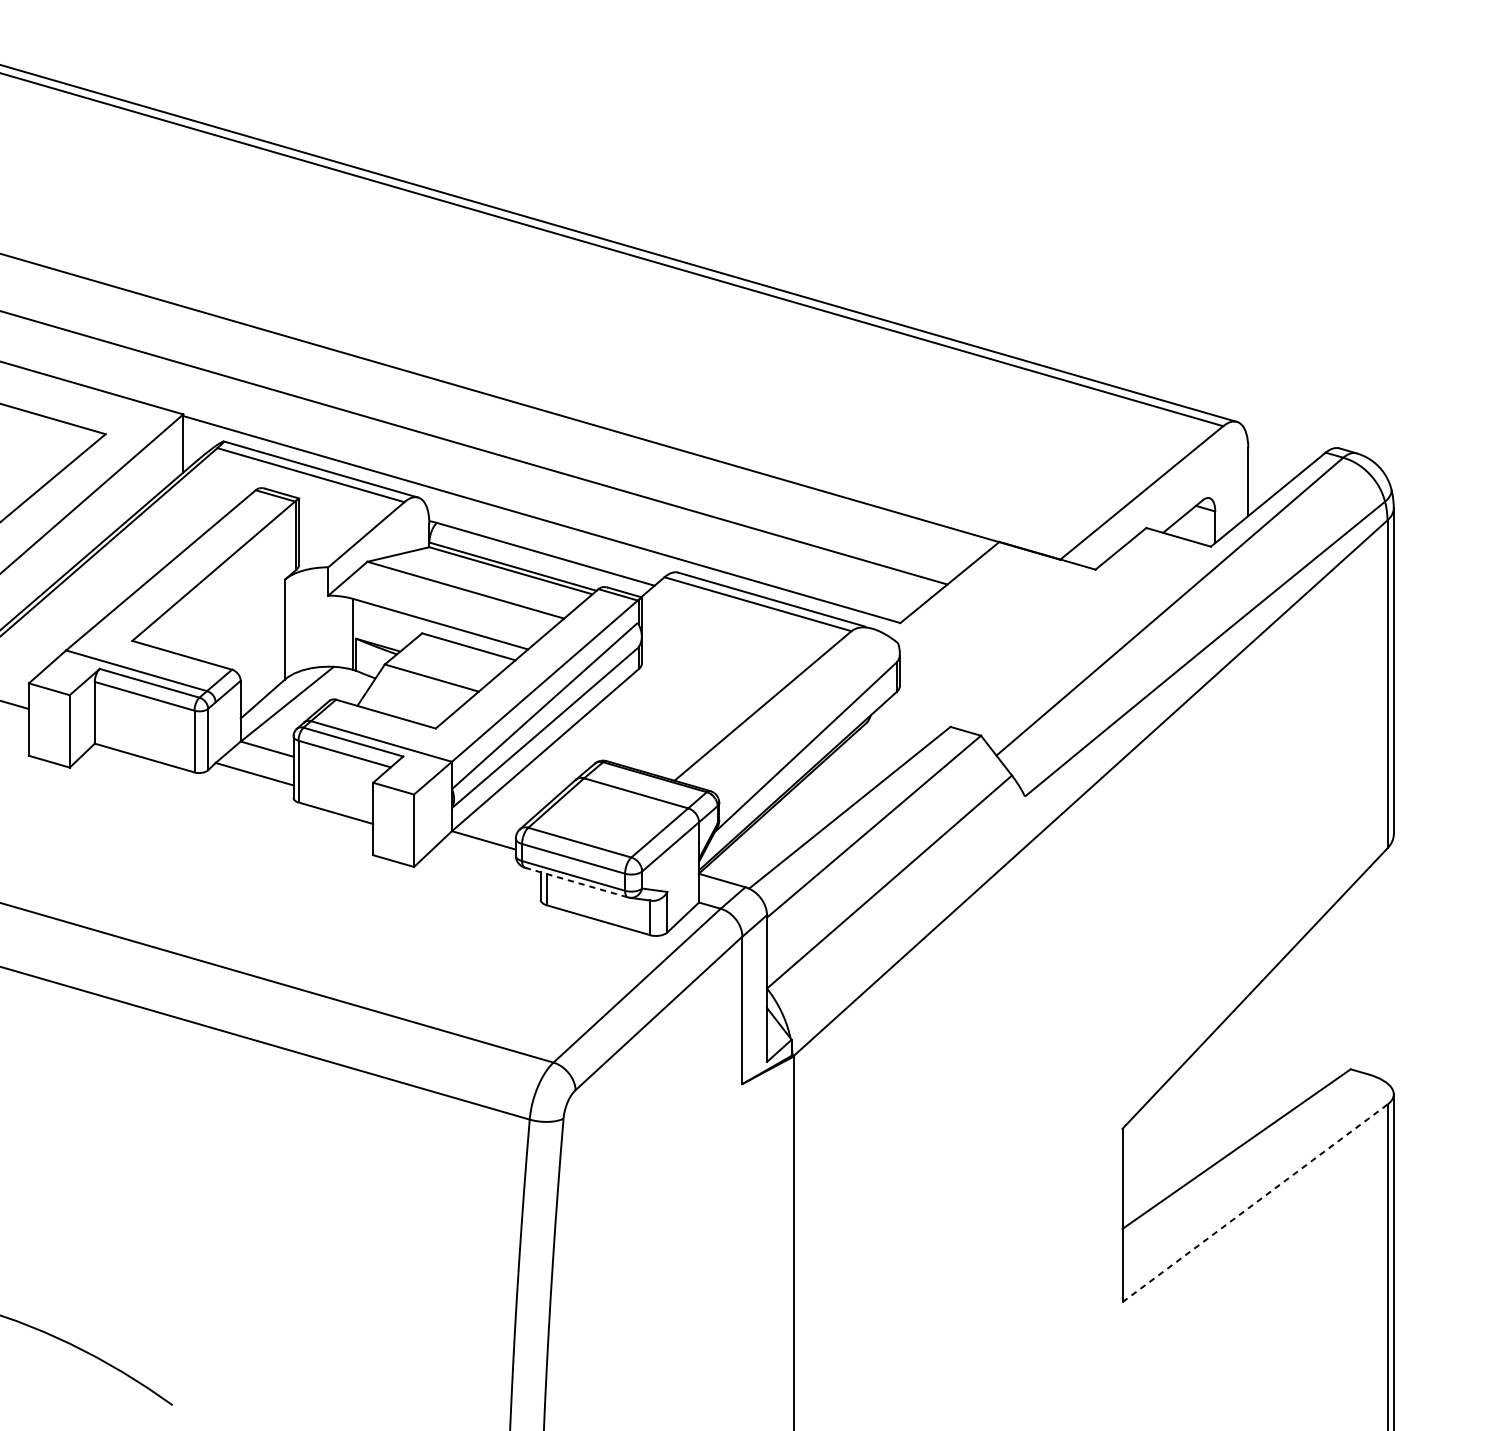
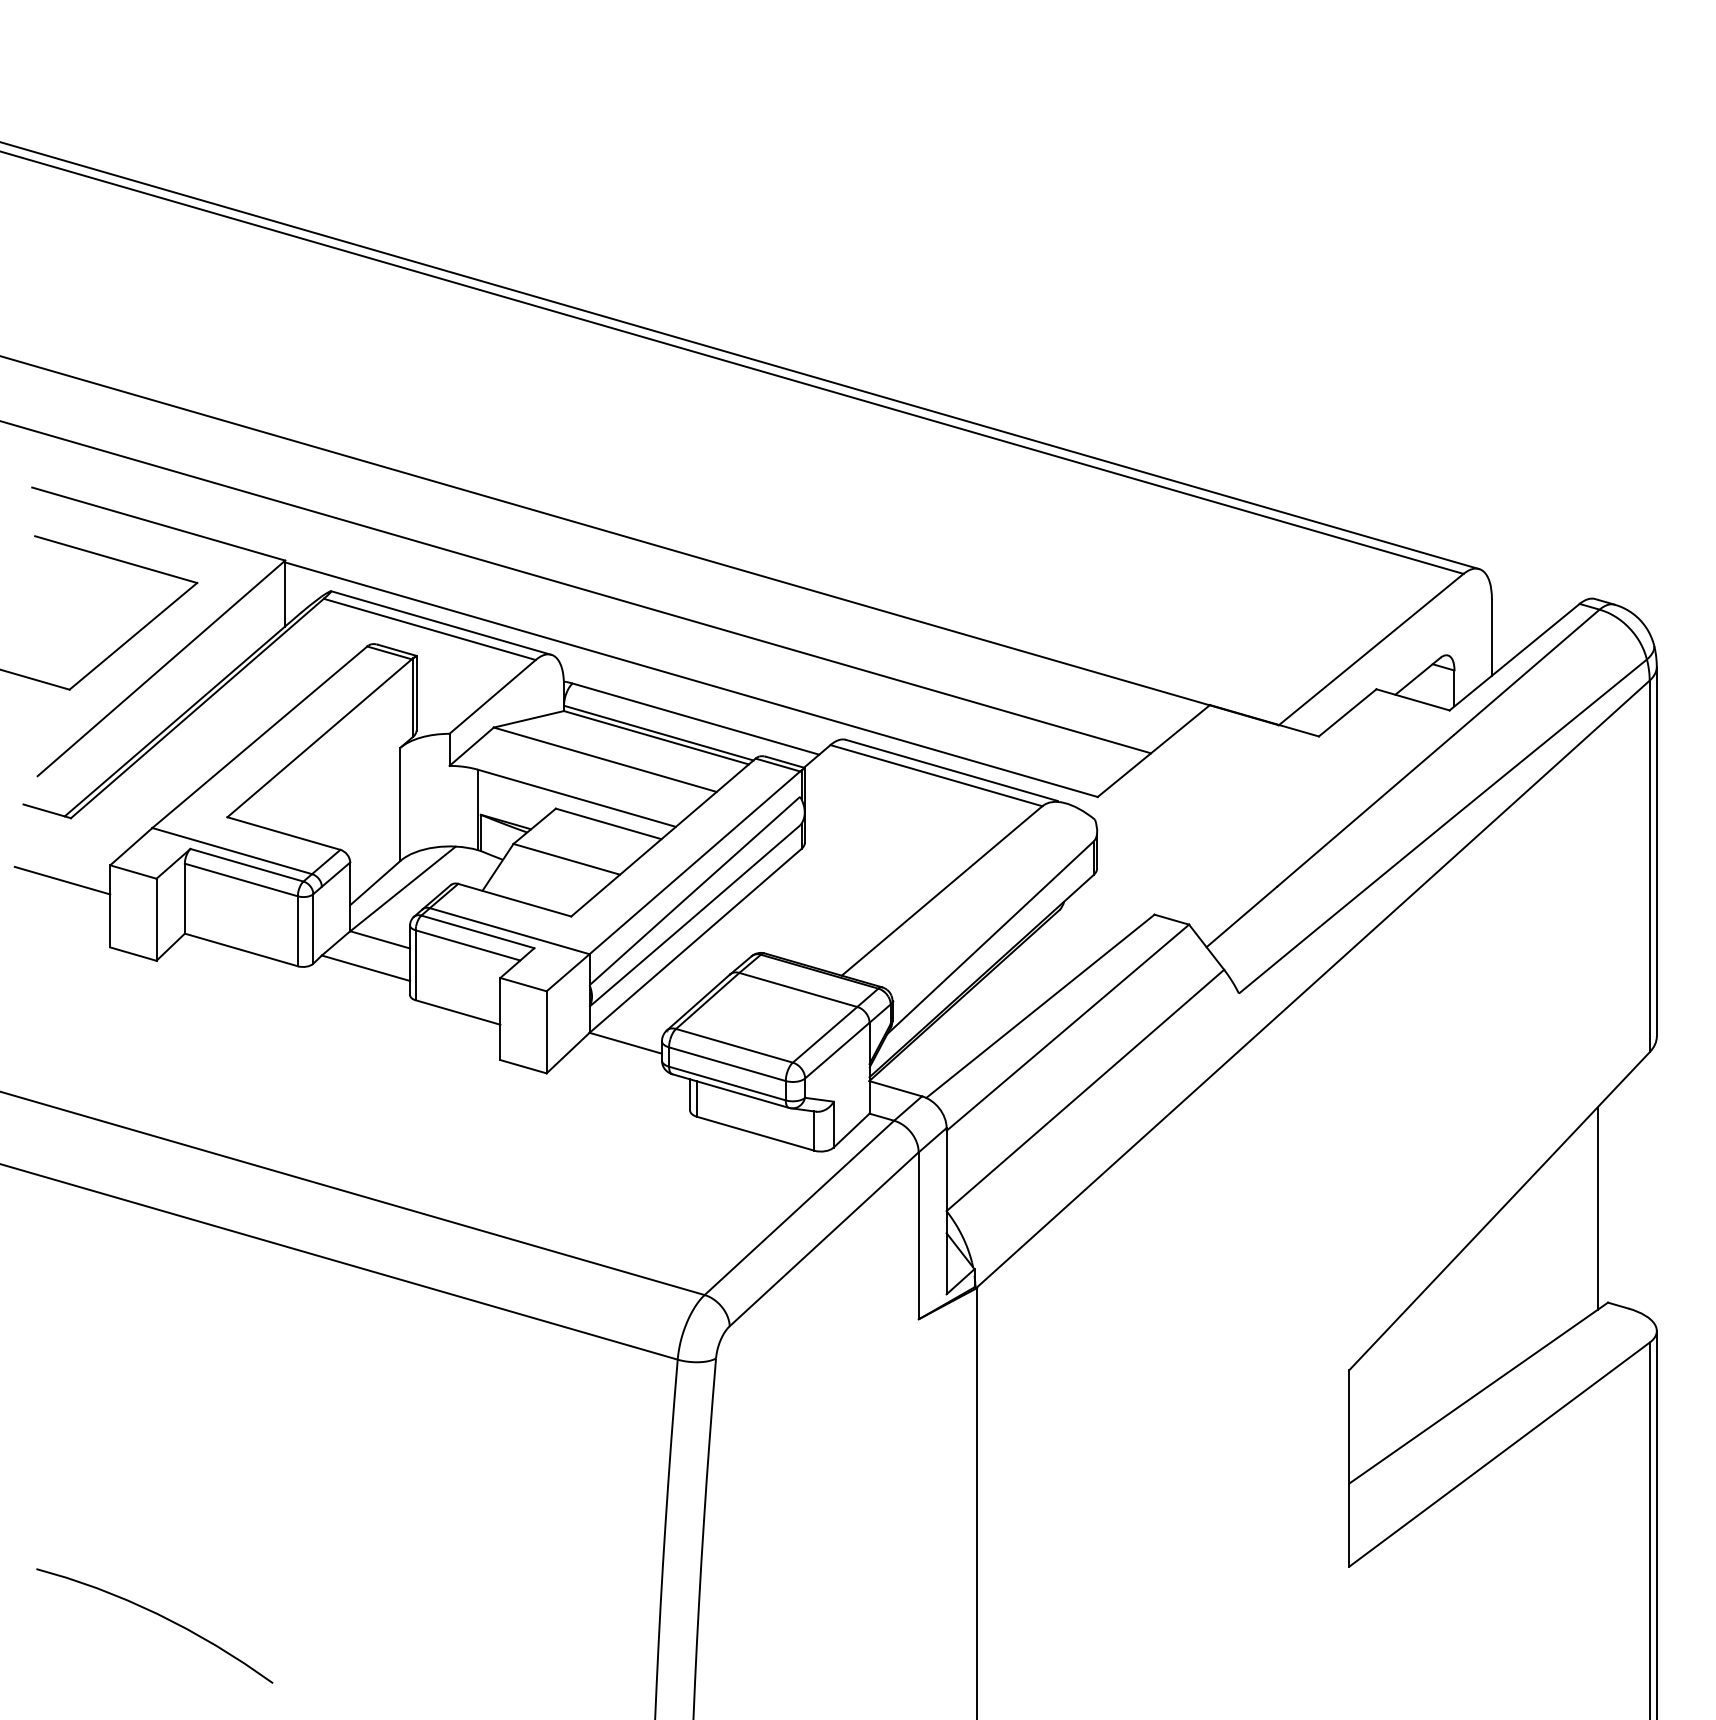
line: (576, 882) -> (730, 1091), dashed -> solid
line: (1341, 986) -> (1597, 1208), added
line: (1254, 1203) -> (1499, 1454), dashed -> solid

